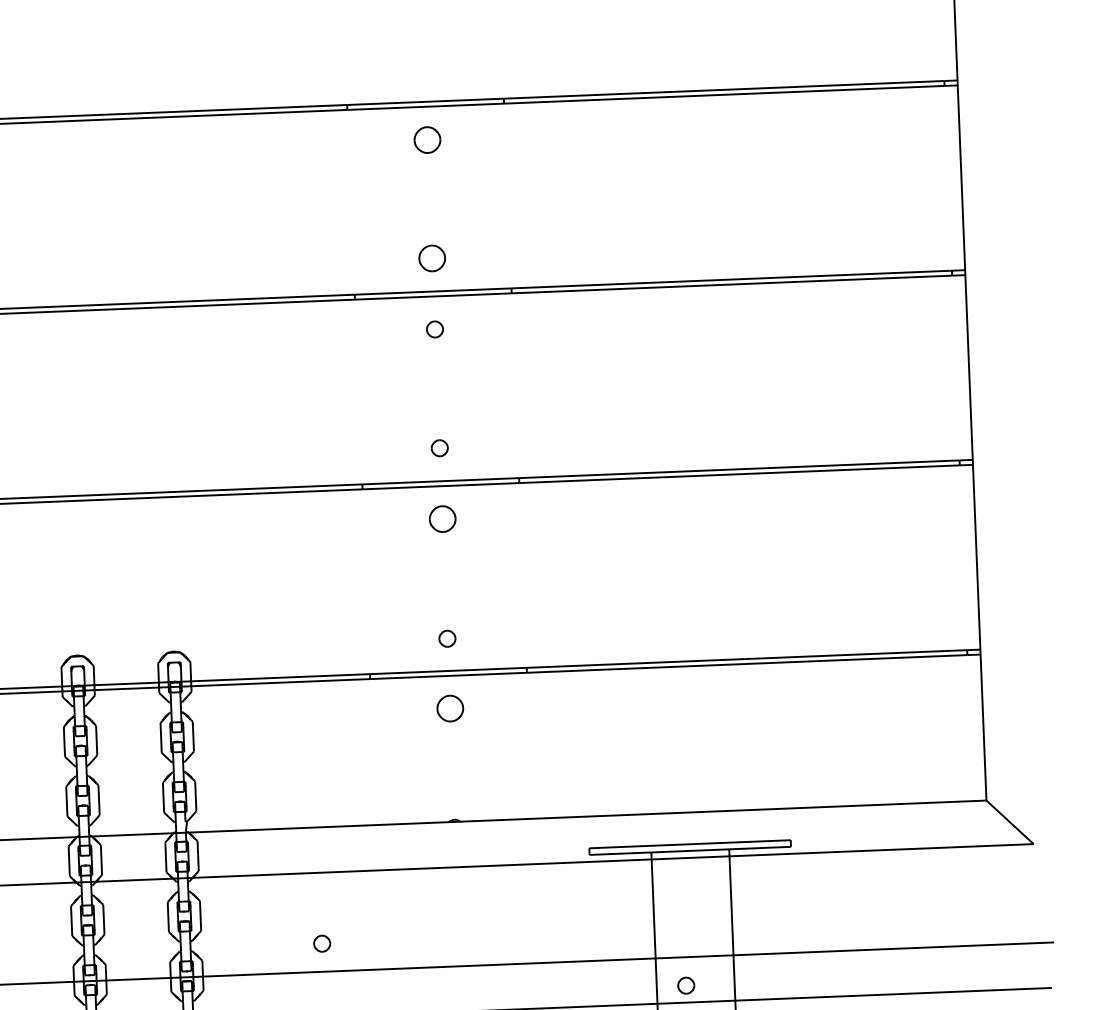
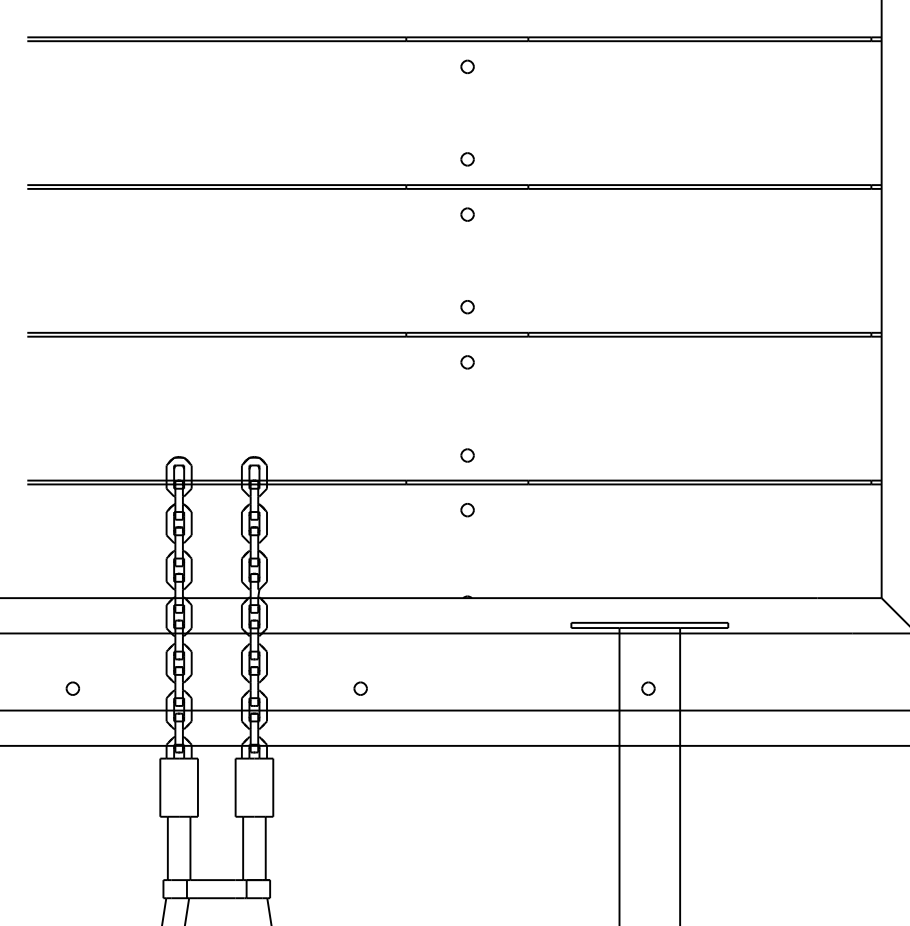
part: (427, 139) -> (467, 66), size x0.62
part: (432, 258) -> (467, 159), size x0.62
part: (442, 519) -> (467, 362), size x0.62
part: (450, 709) -> (467, 510), size x0.62
part: (686, 985) -> (648, 688), moved

